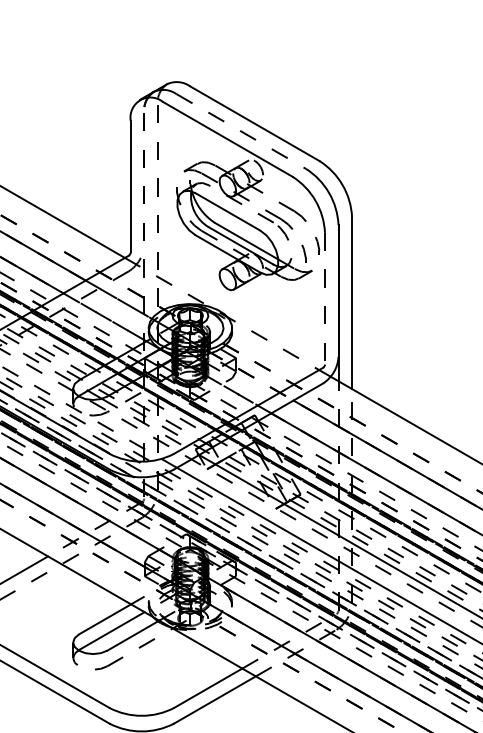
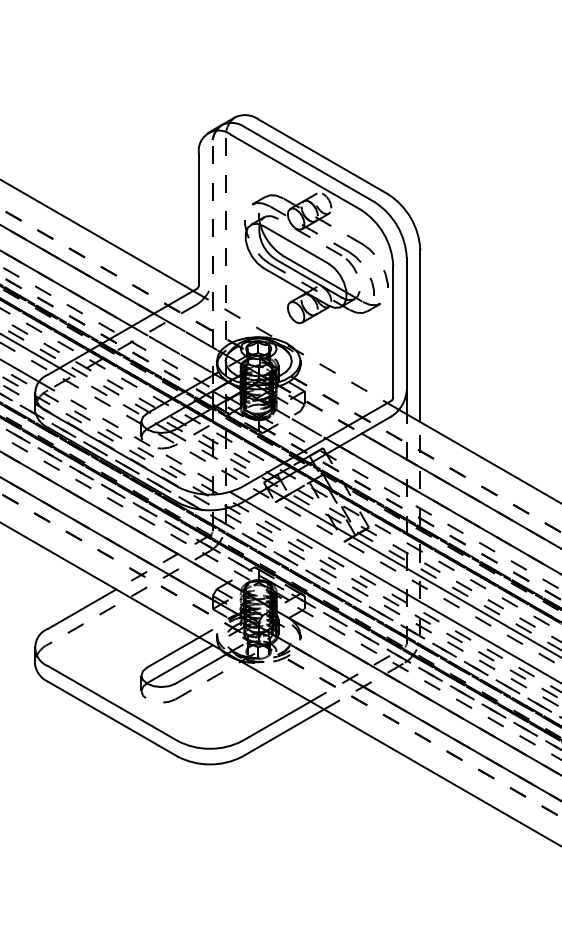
line: (241, 131) -> (309, 164), dashed -> solid
line: (325, 298) -> (393, 331), dashed -> solid

